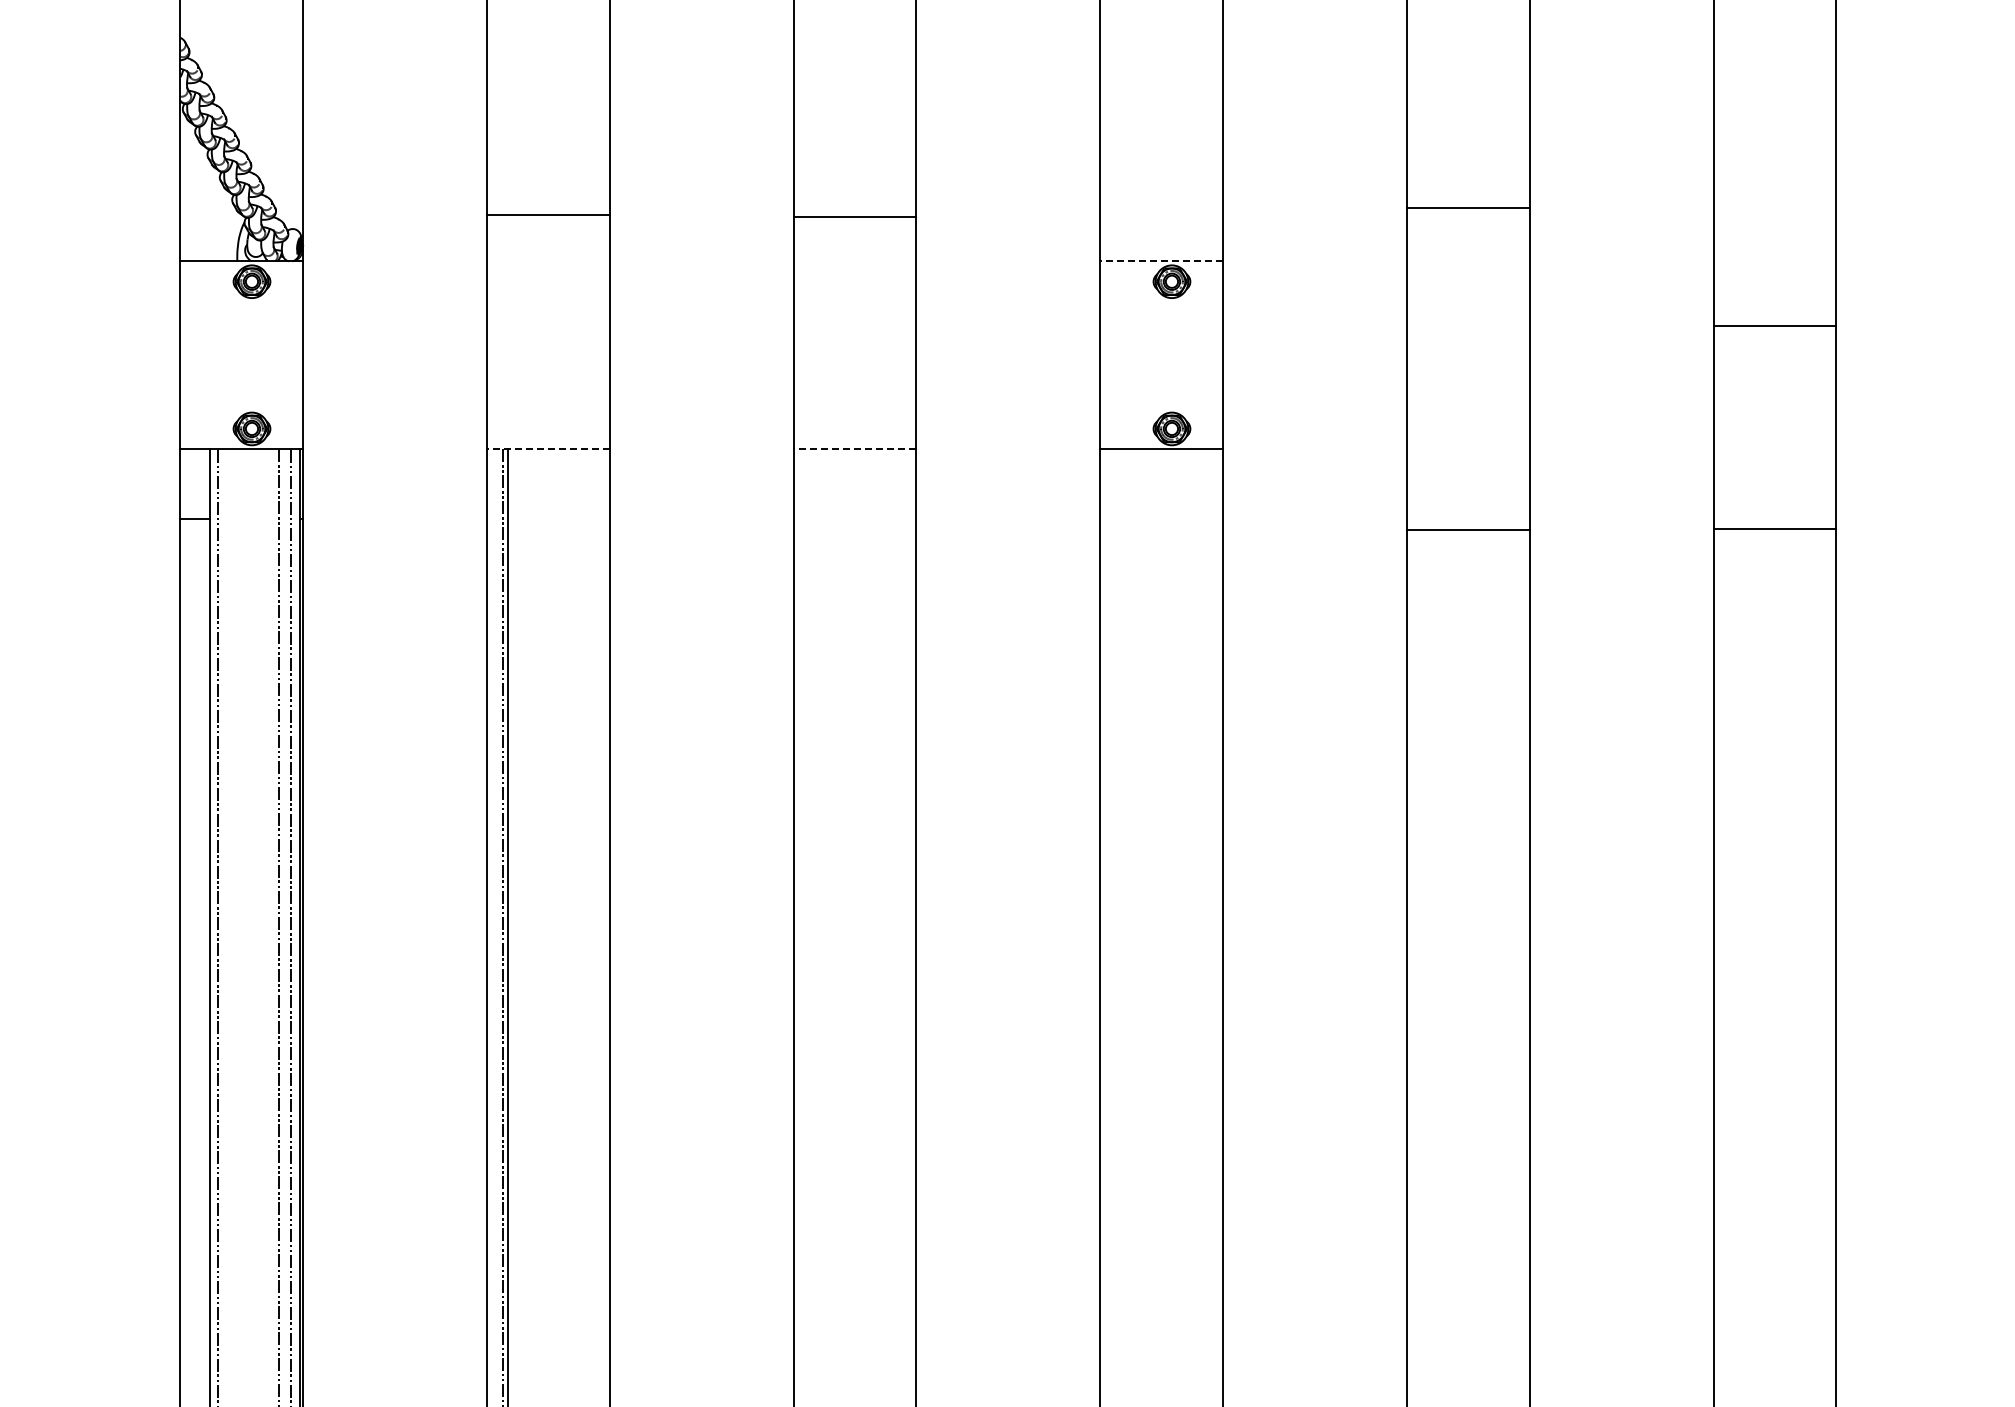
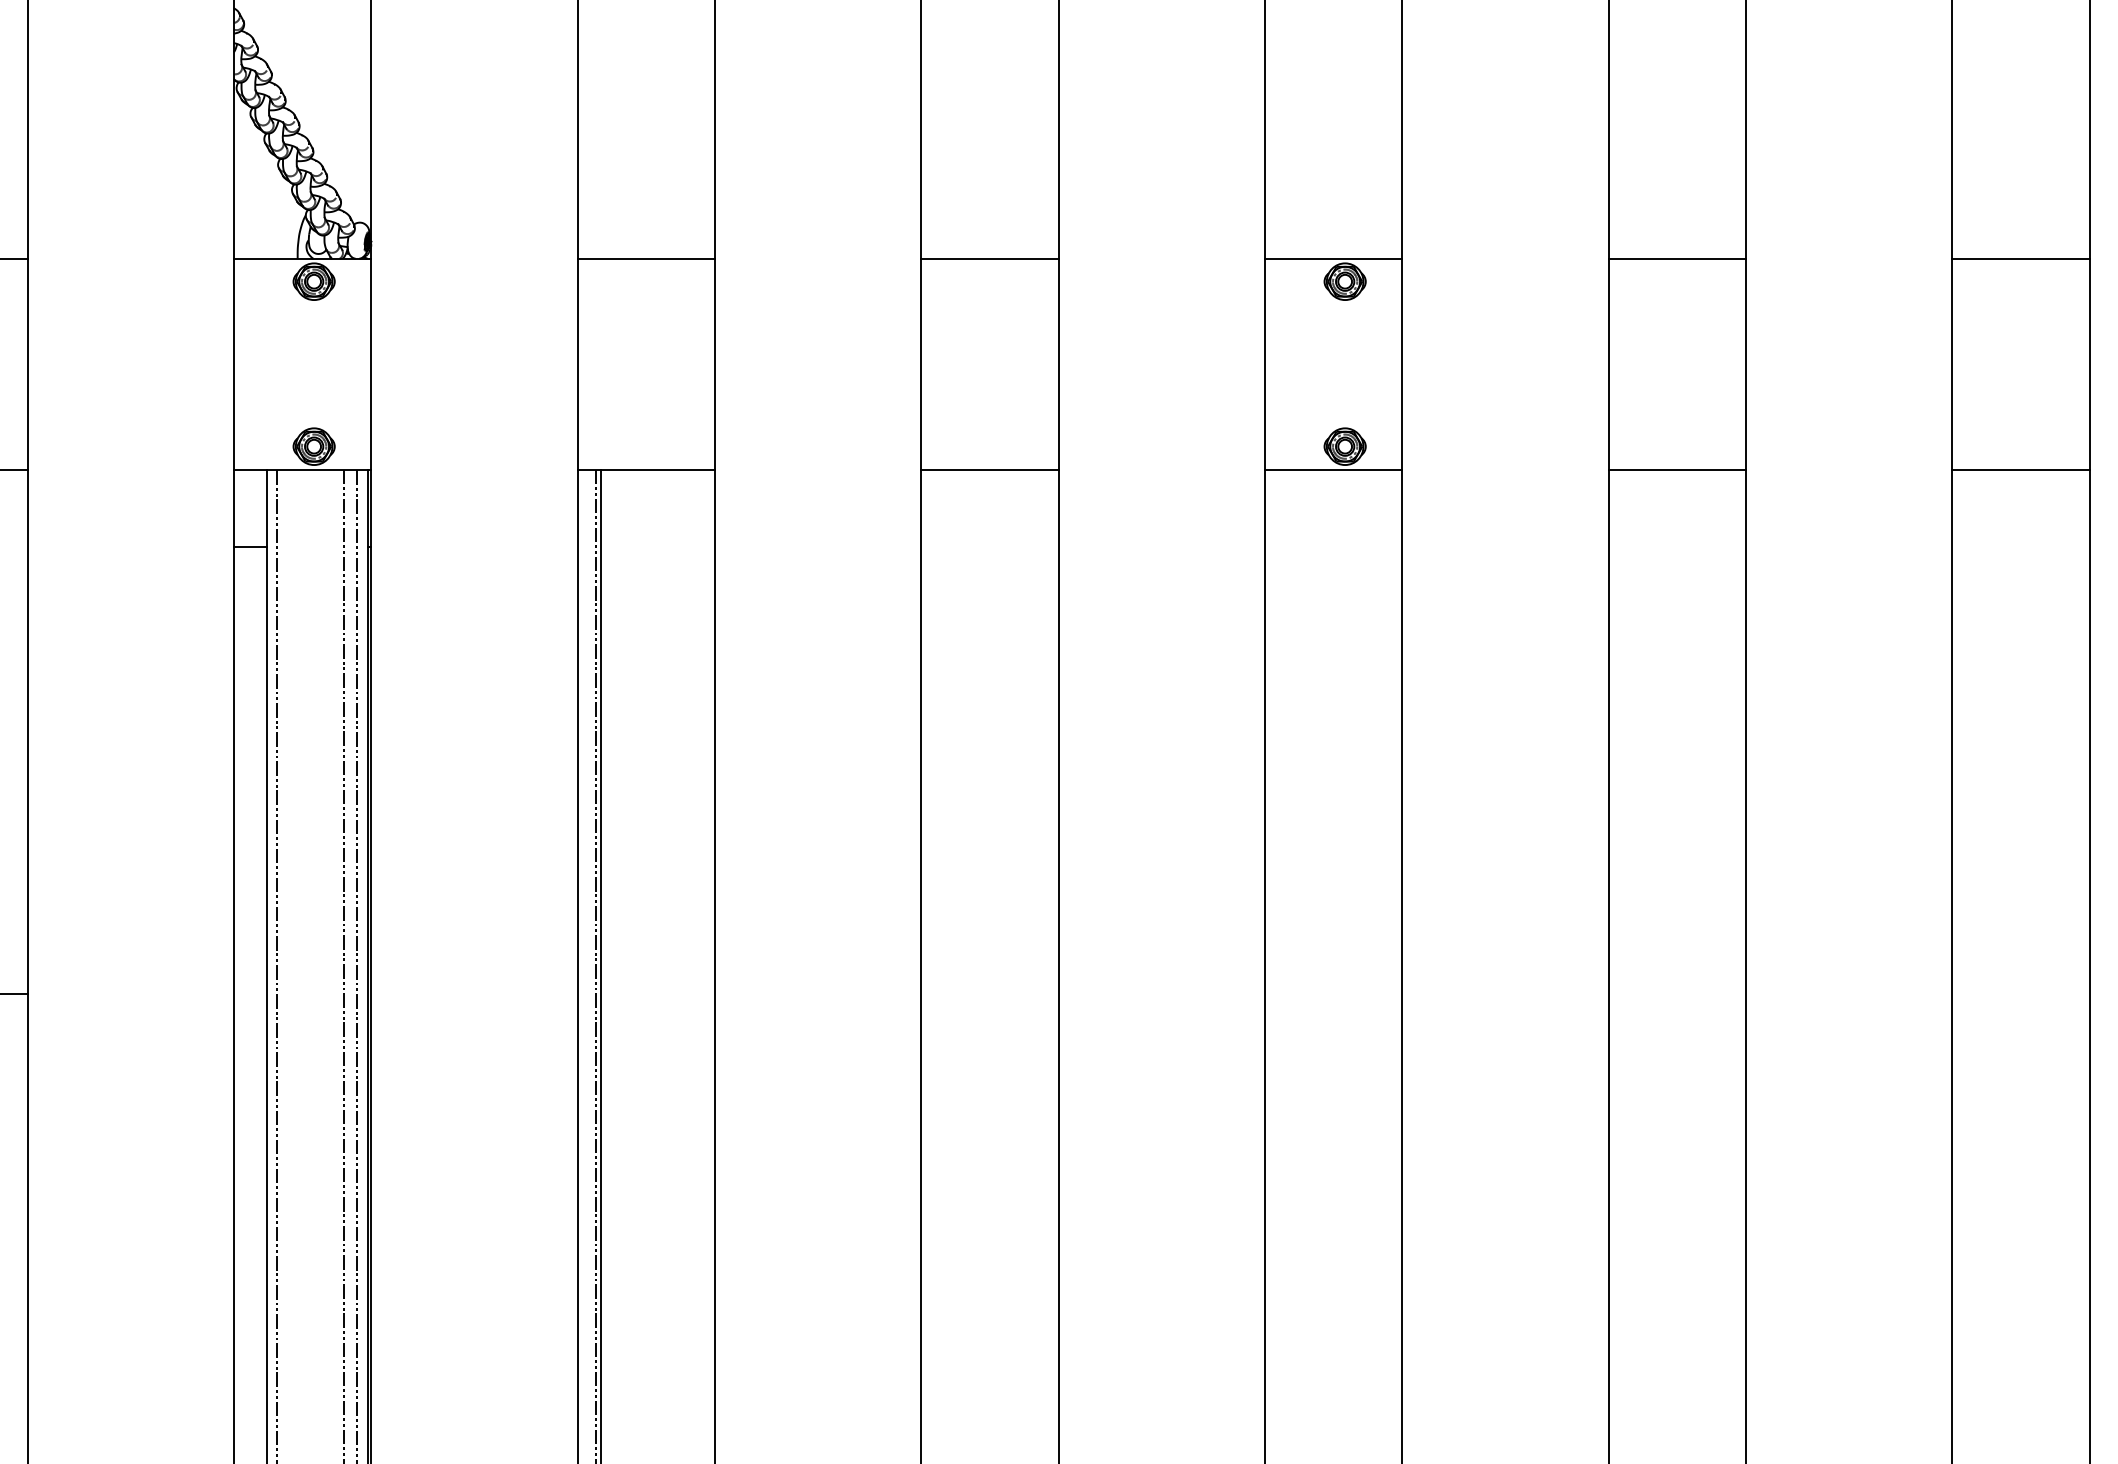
line: (1468, 208) -> (1677, 259), moved
line: (548, 215) -> (646, 259), moved
line: (854, 217) -> (989, 259), moved
line: (1161, 261) -> (1333, 259), dashed -> solid
line: (1774, 326) -> (2020, 259), moved
line: (547, 449) -> (645, 469), dashed -> solid
line: (854, 449) -> (989, 469), dashed -> solid
line: (1774, 529) -> (2020, 469), moved
line: (1468, 530) -> (1677, 469), moved

